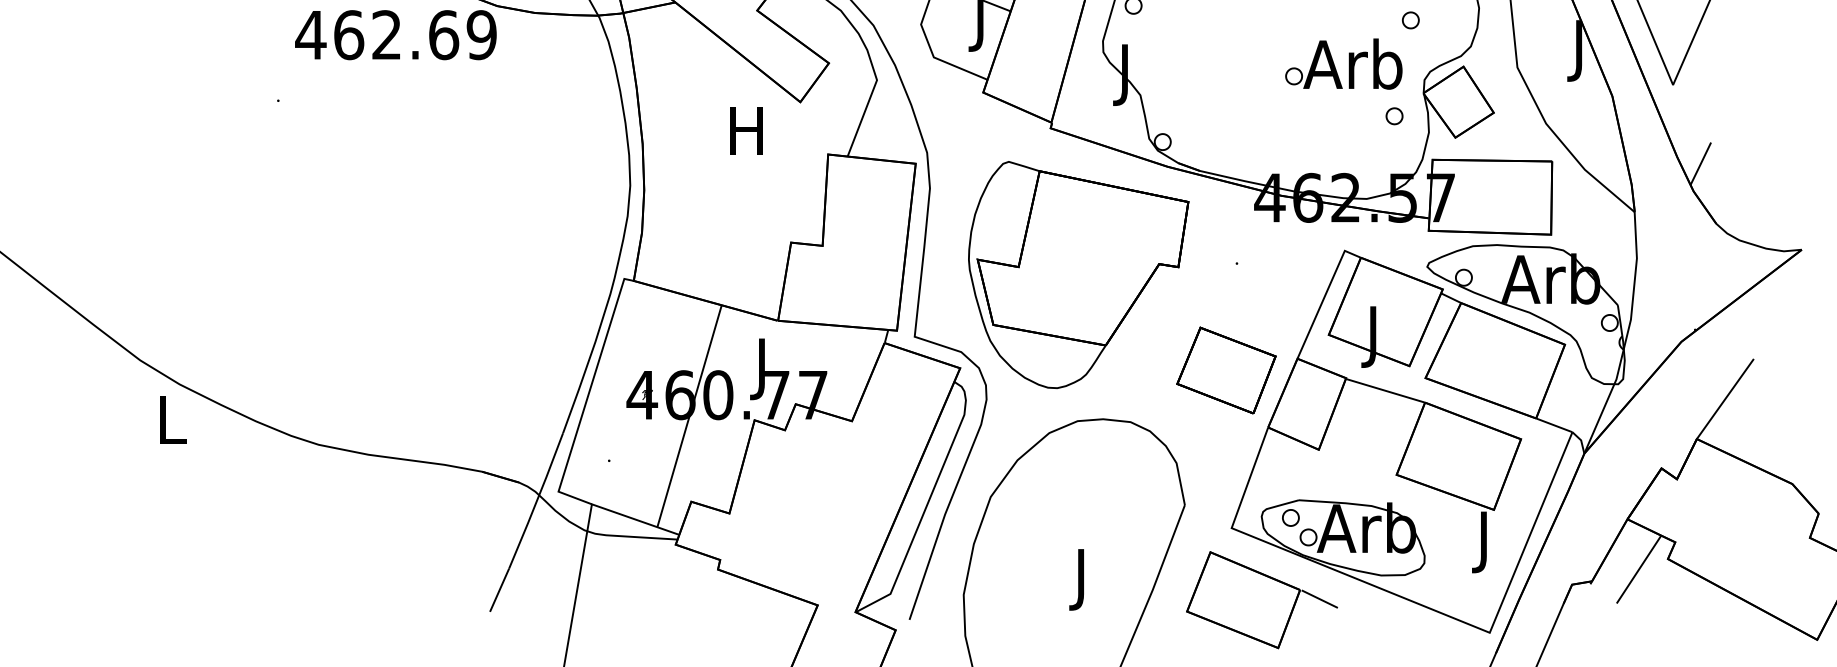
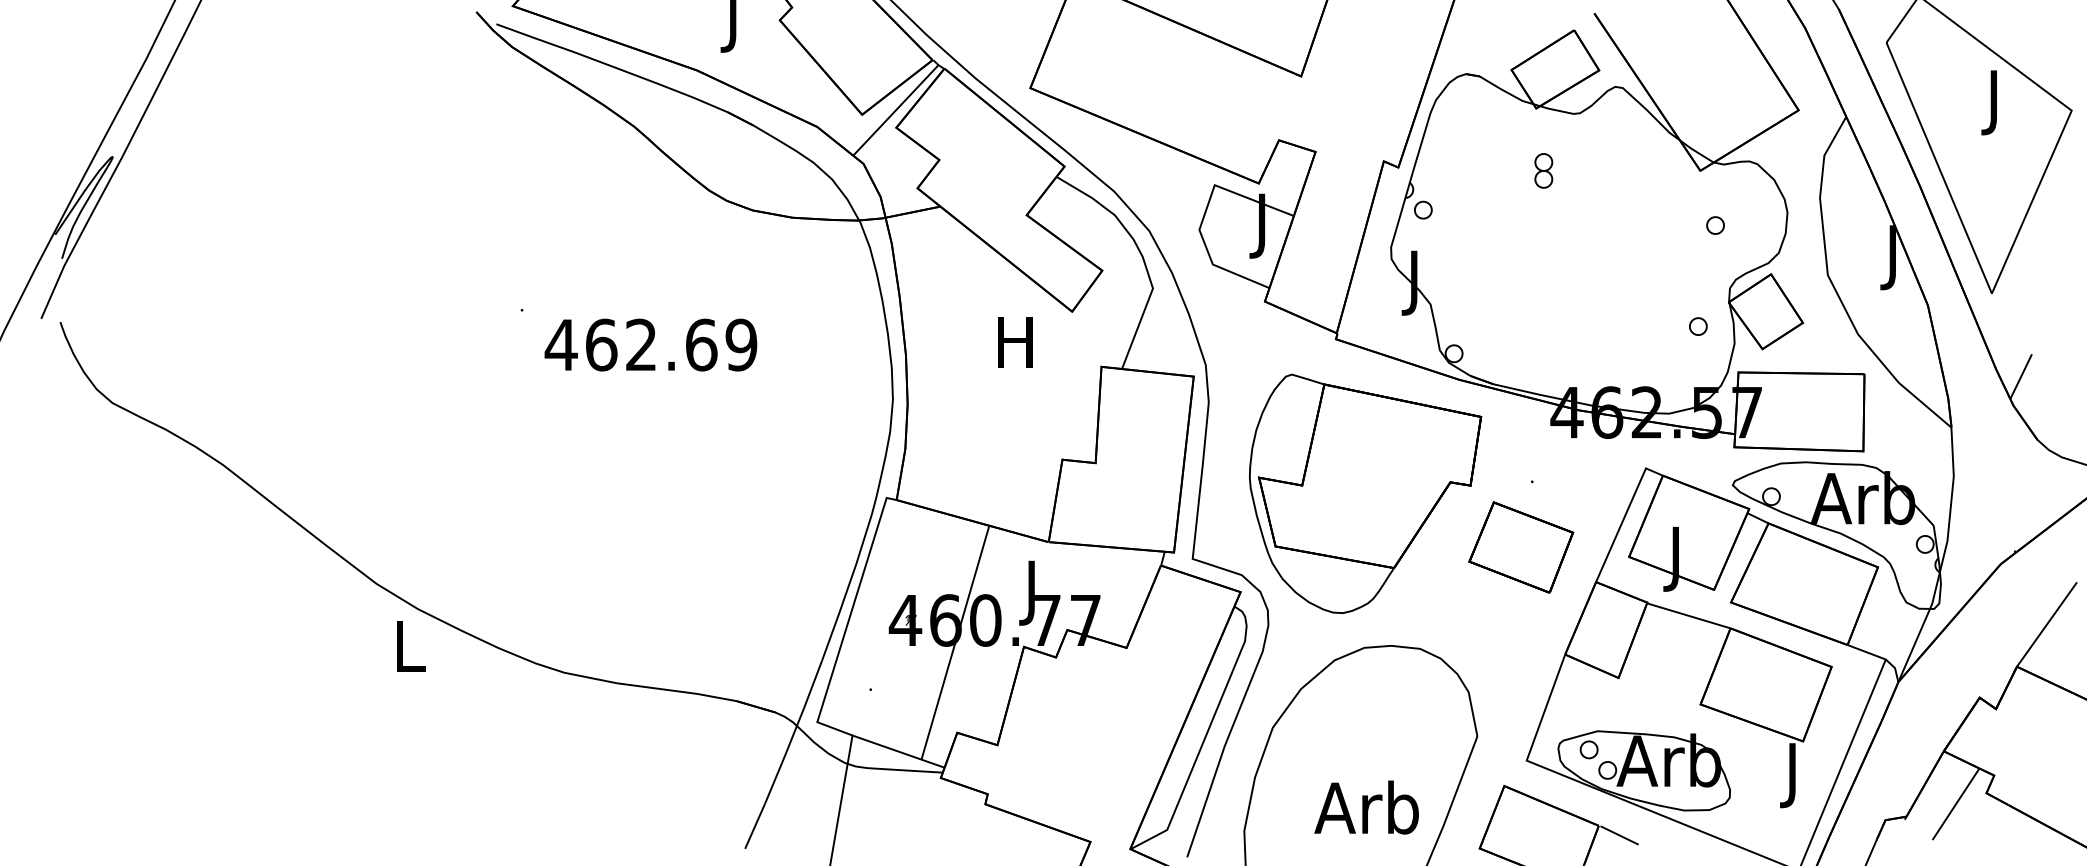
text: (395, 34) -> (650, 344), moved
part: (1343, 64) -> (1644, 271), removed
part: (1226, 370) -> (1521, 547), moved
text: (1079, 578) -> (1366, 813), J -> Arb

